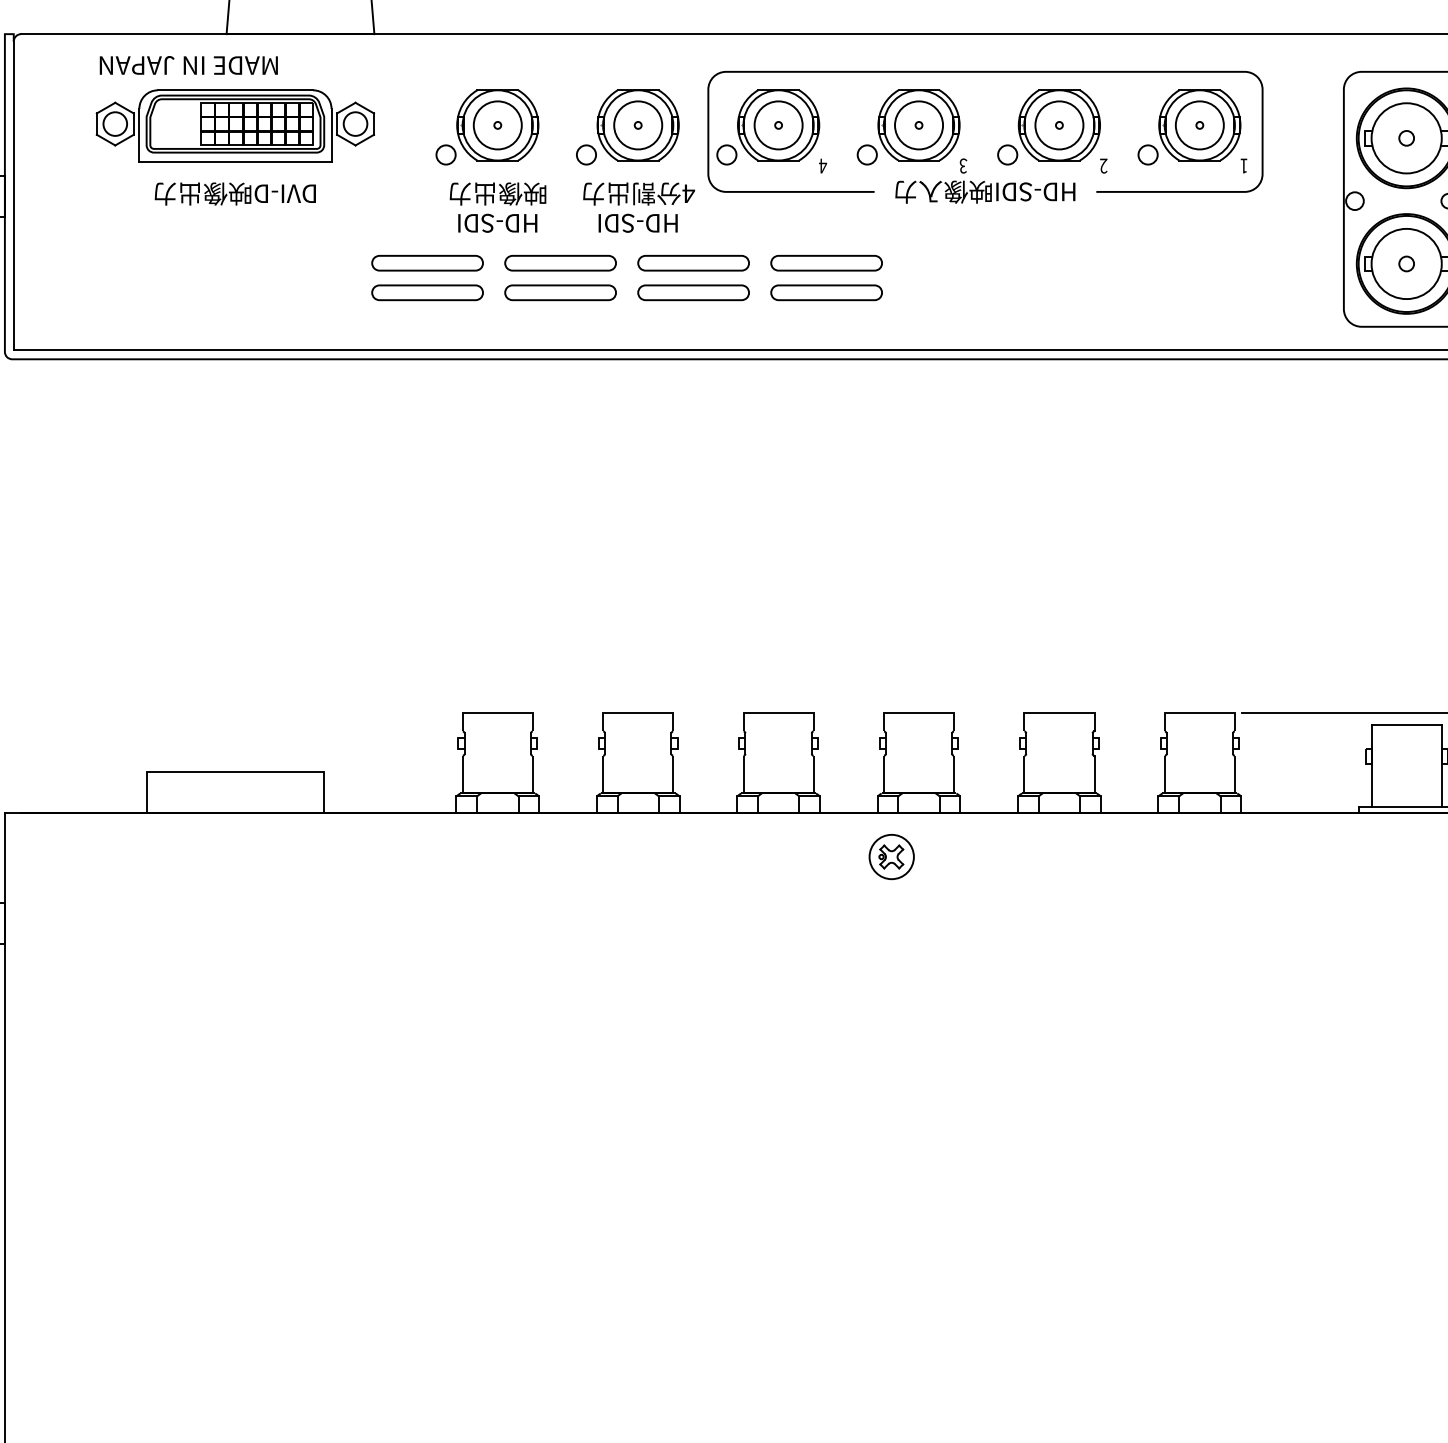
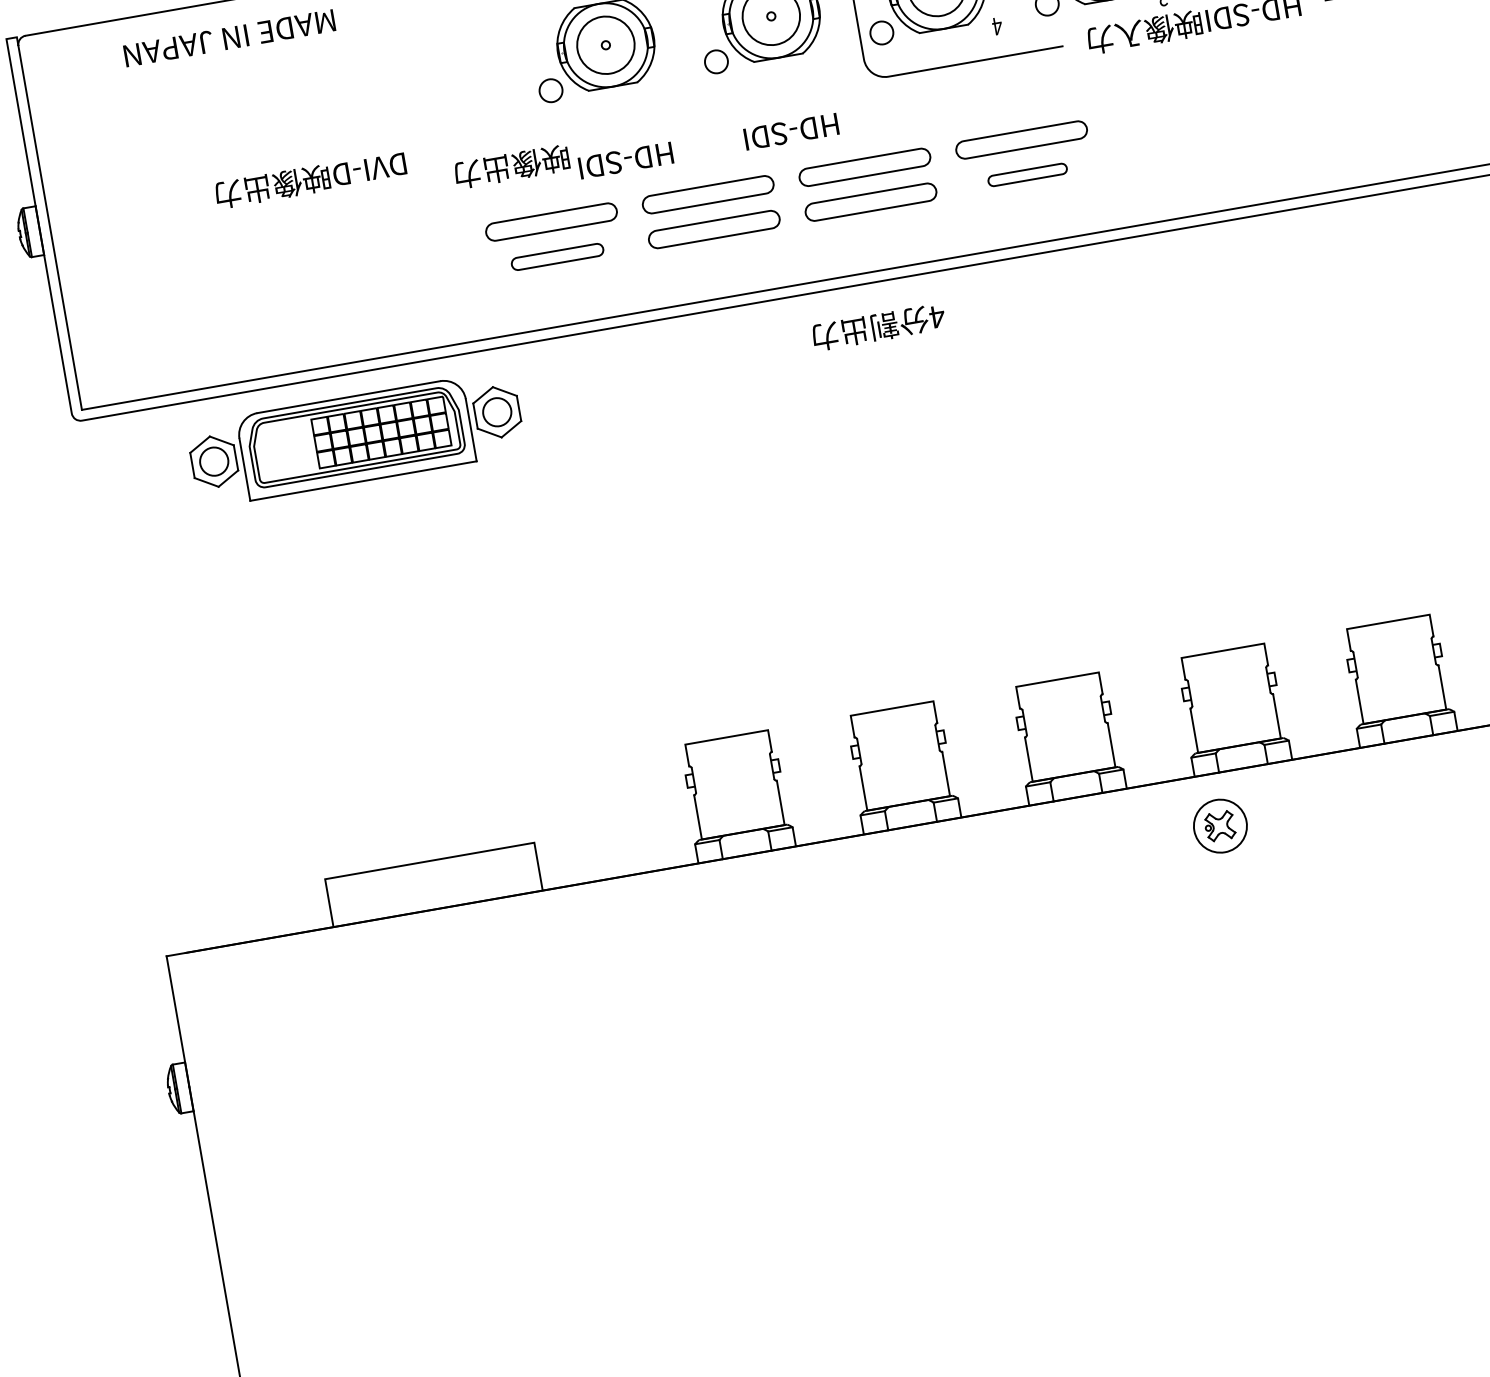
part: (235, 125) -> (356, 438), moved
text: (497, 193) -> (511, 166), moved
text: (639, 193) -> (879, 326), moved
part: (427, 292) -> (557, 256), size x0.7
part: (826, 292) -> (1027, 174), size x0.6

